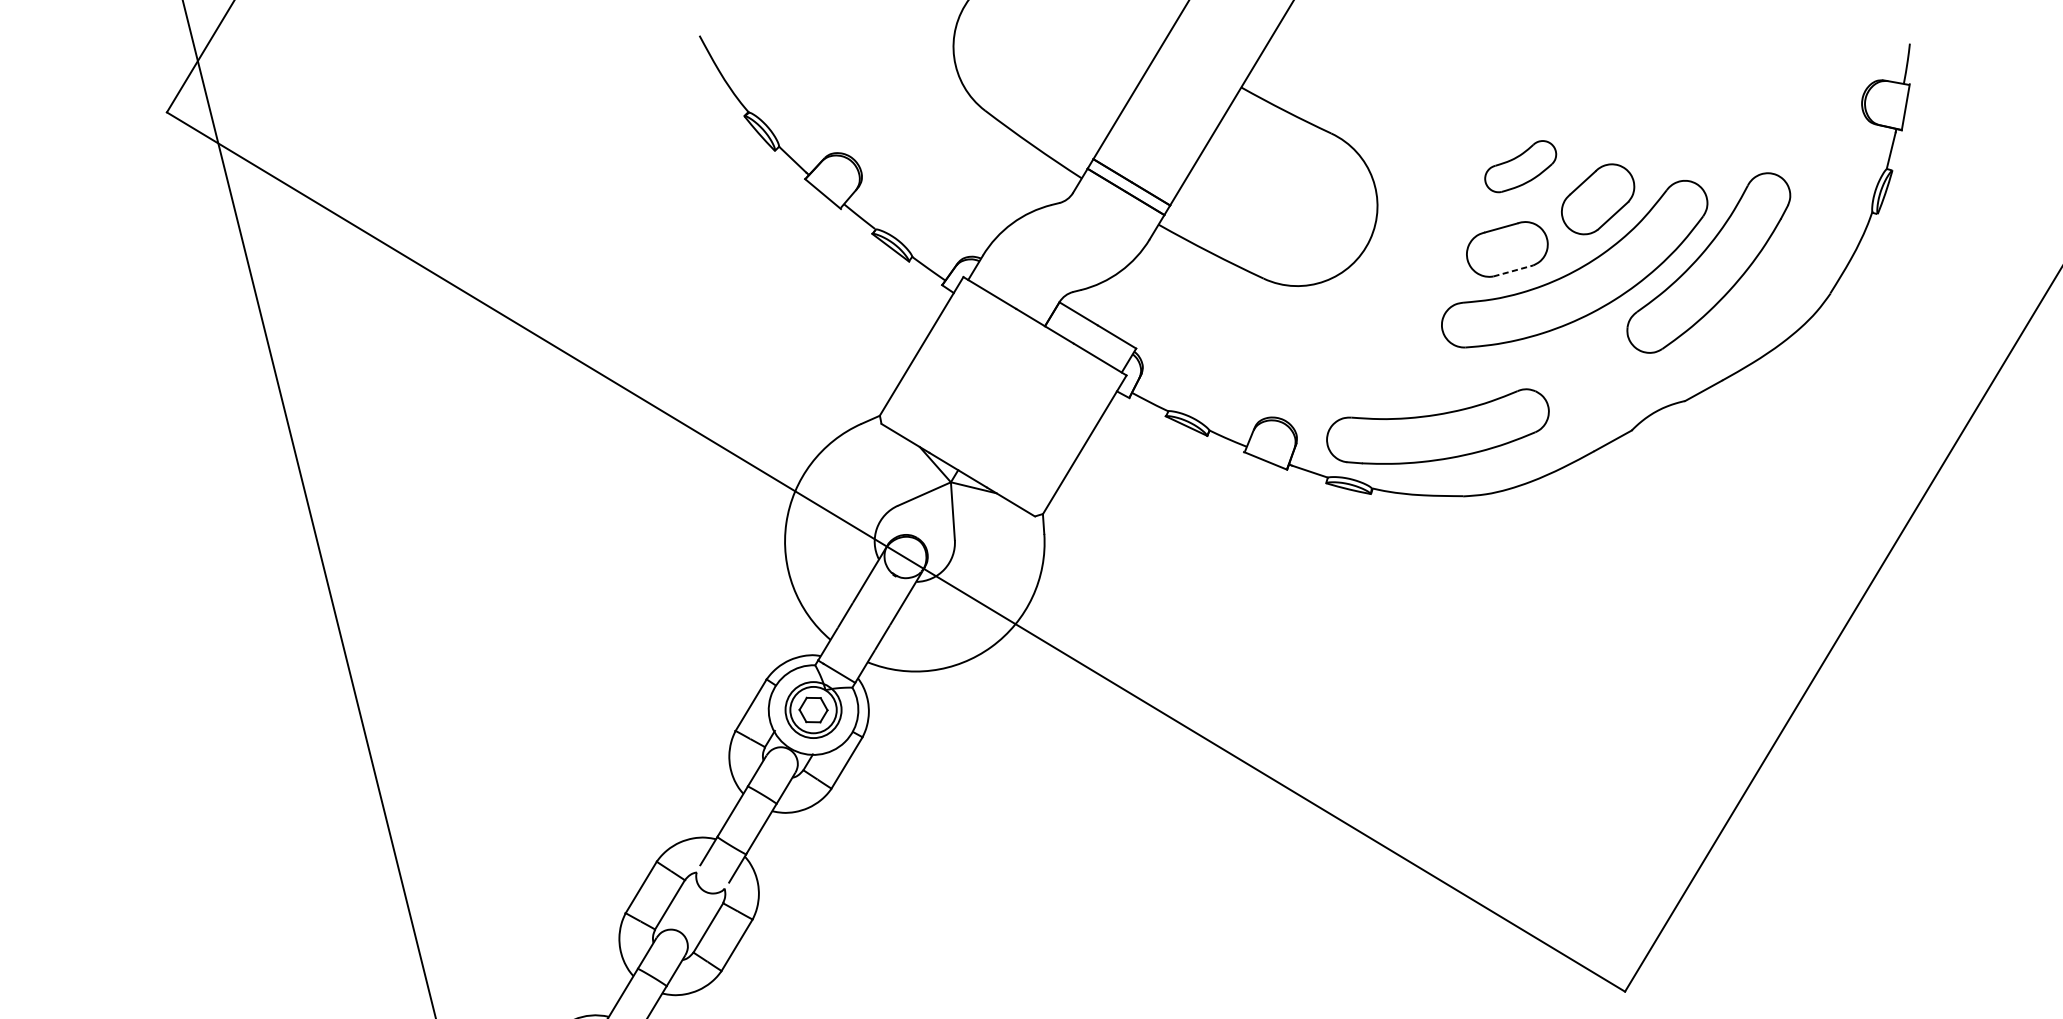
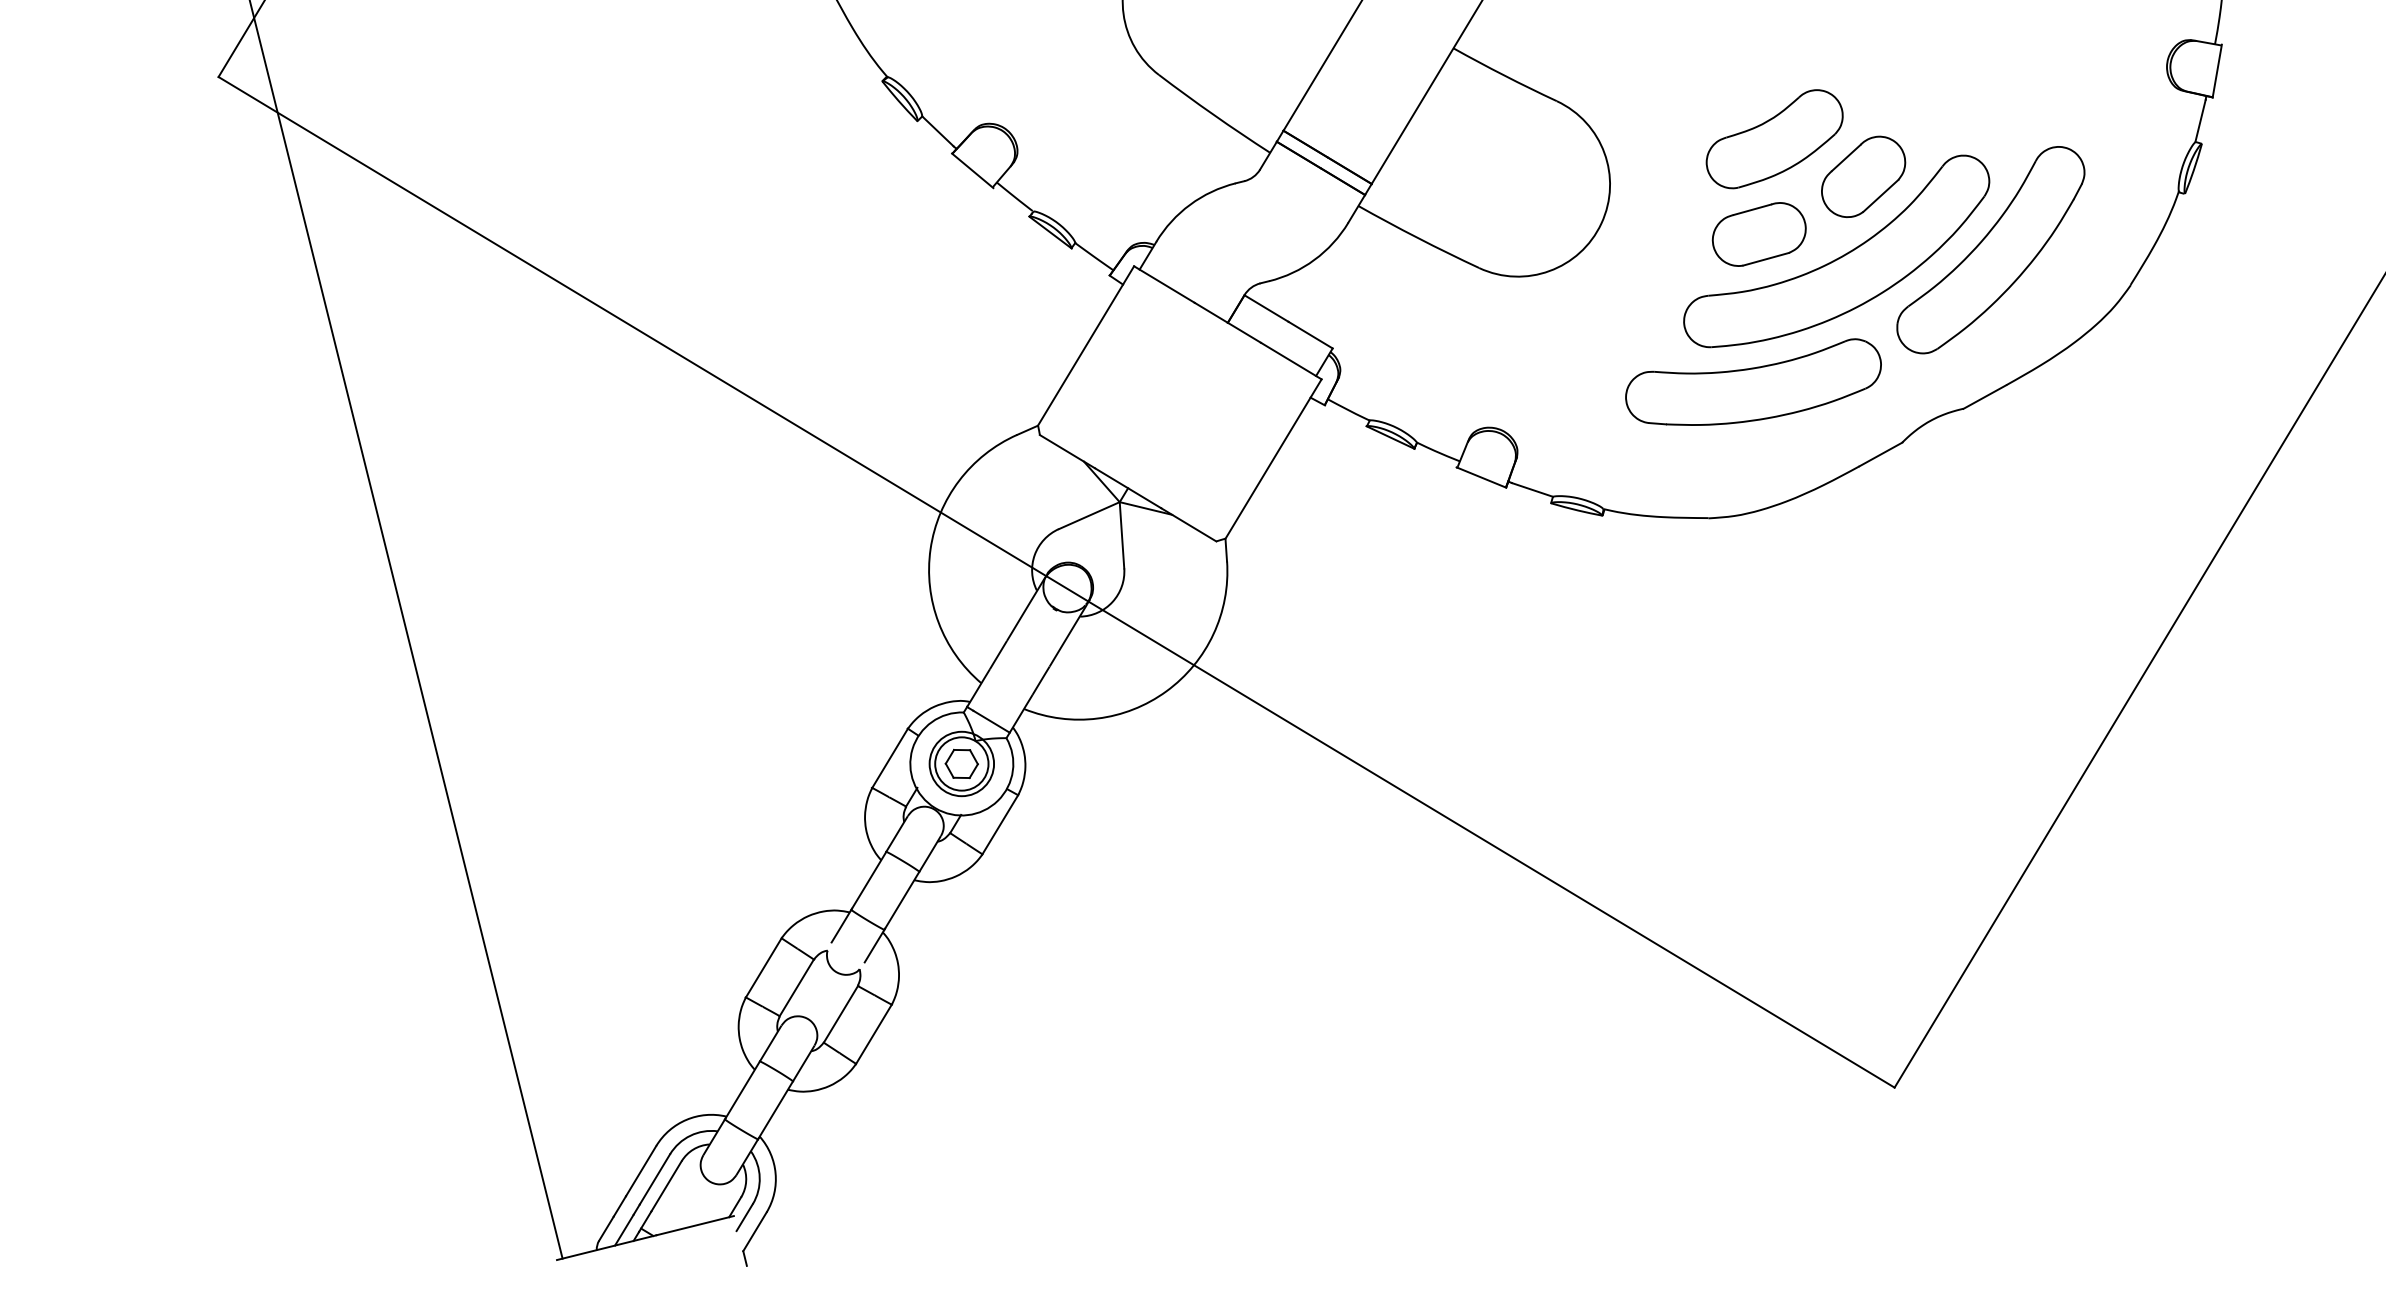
part: (1520, 166) -> (1774, 139), size x1.67
line: (1513, 271) -> (1766, 259), dashed -> solid
part: (1437, 426) -> (1753, 381), moved

